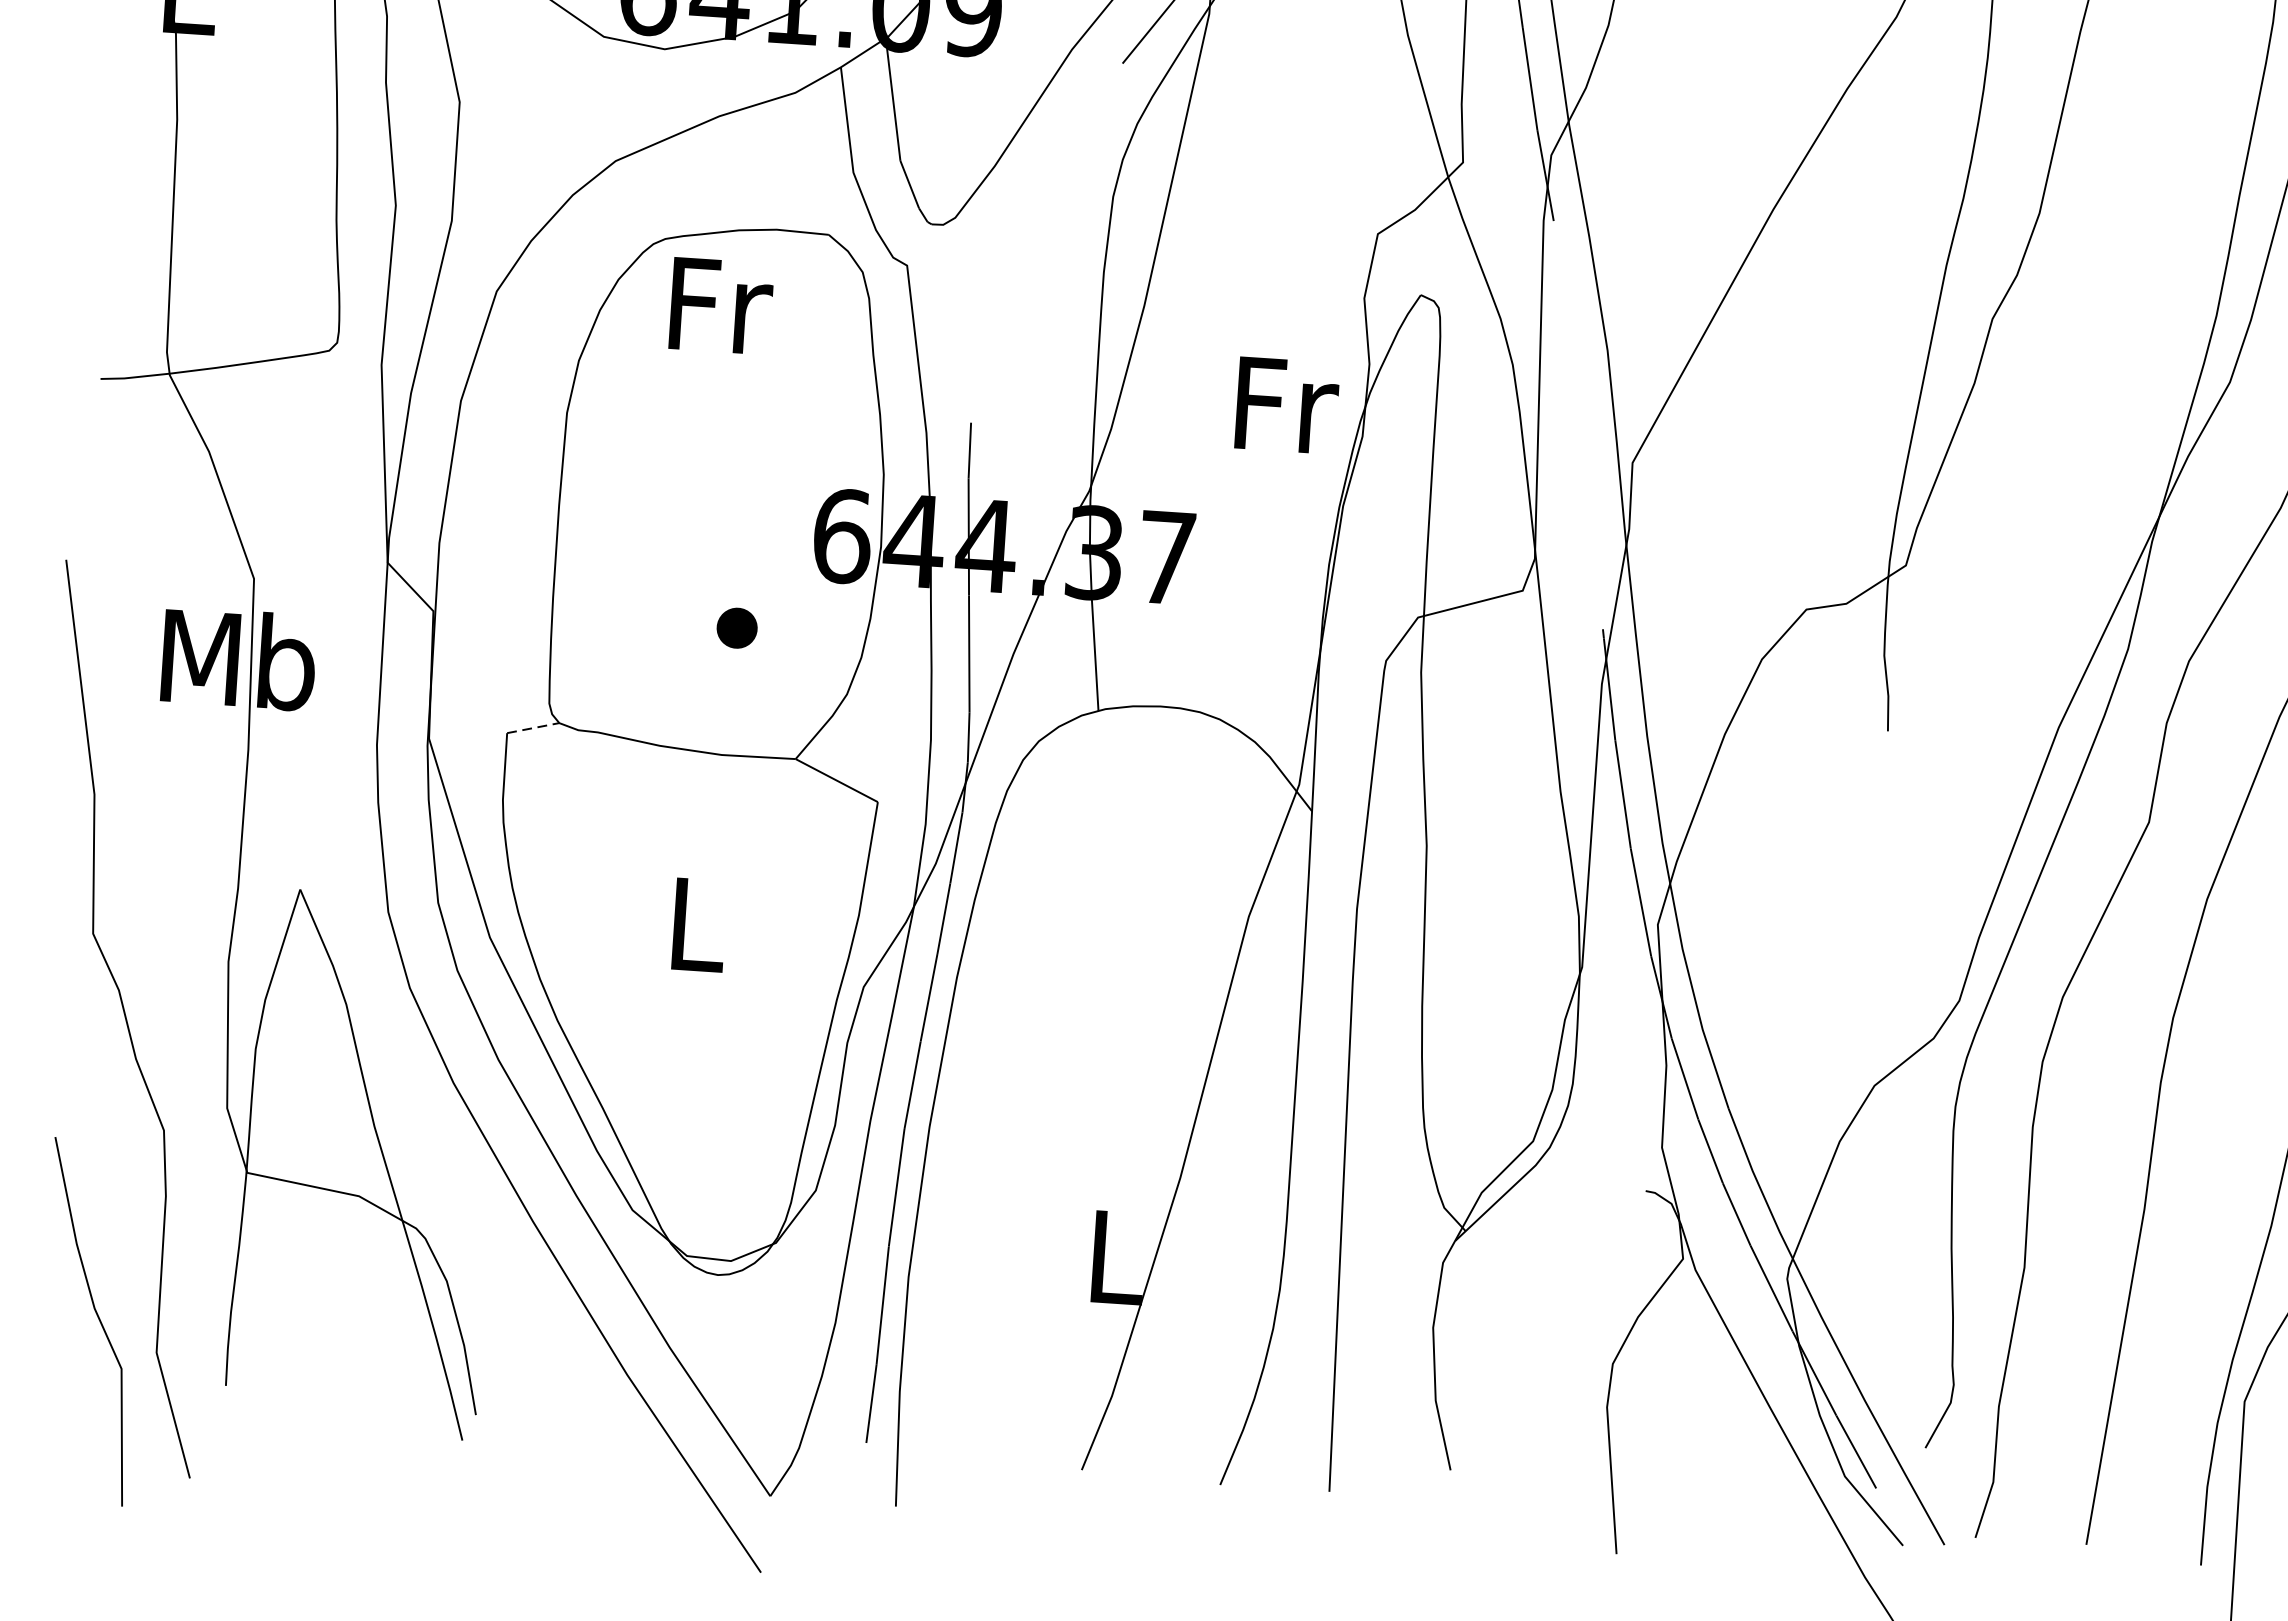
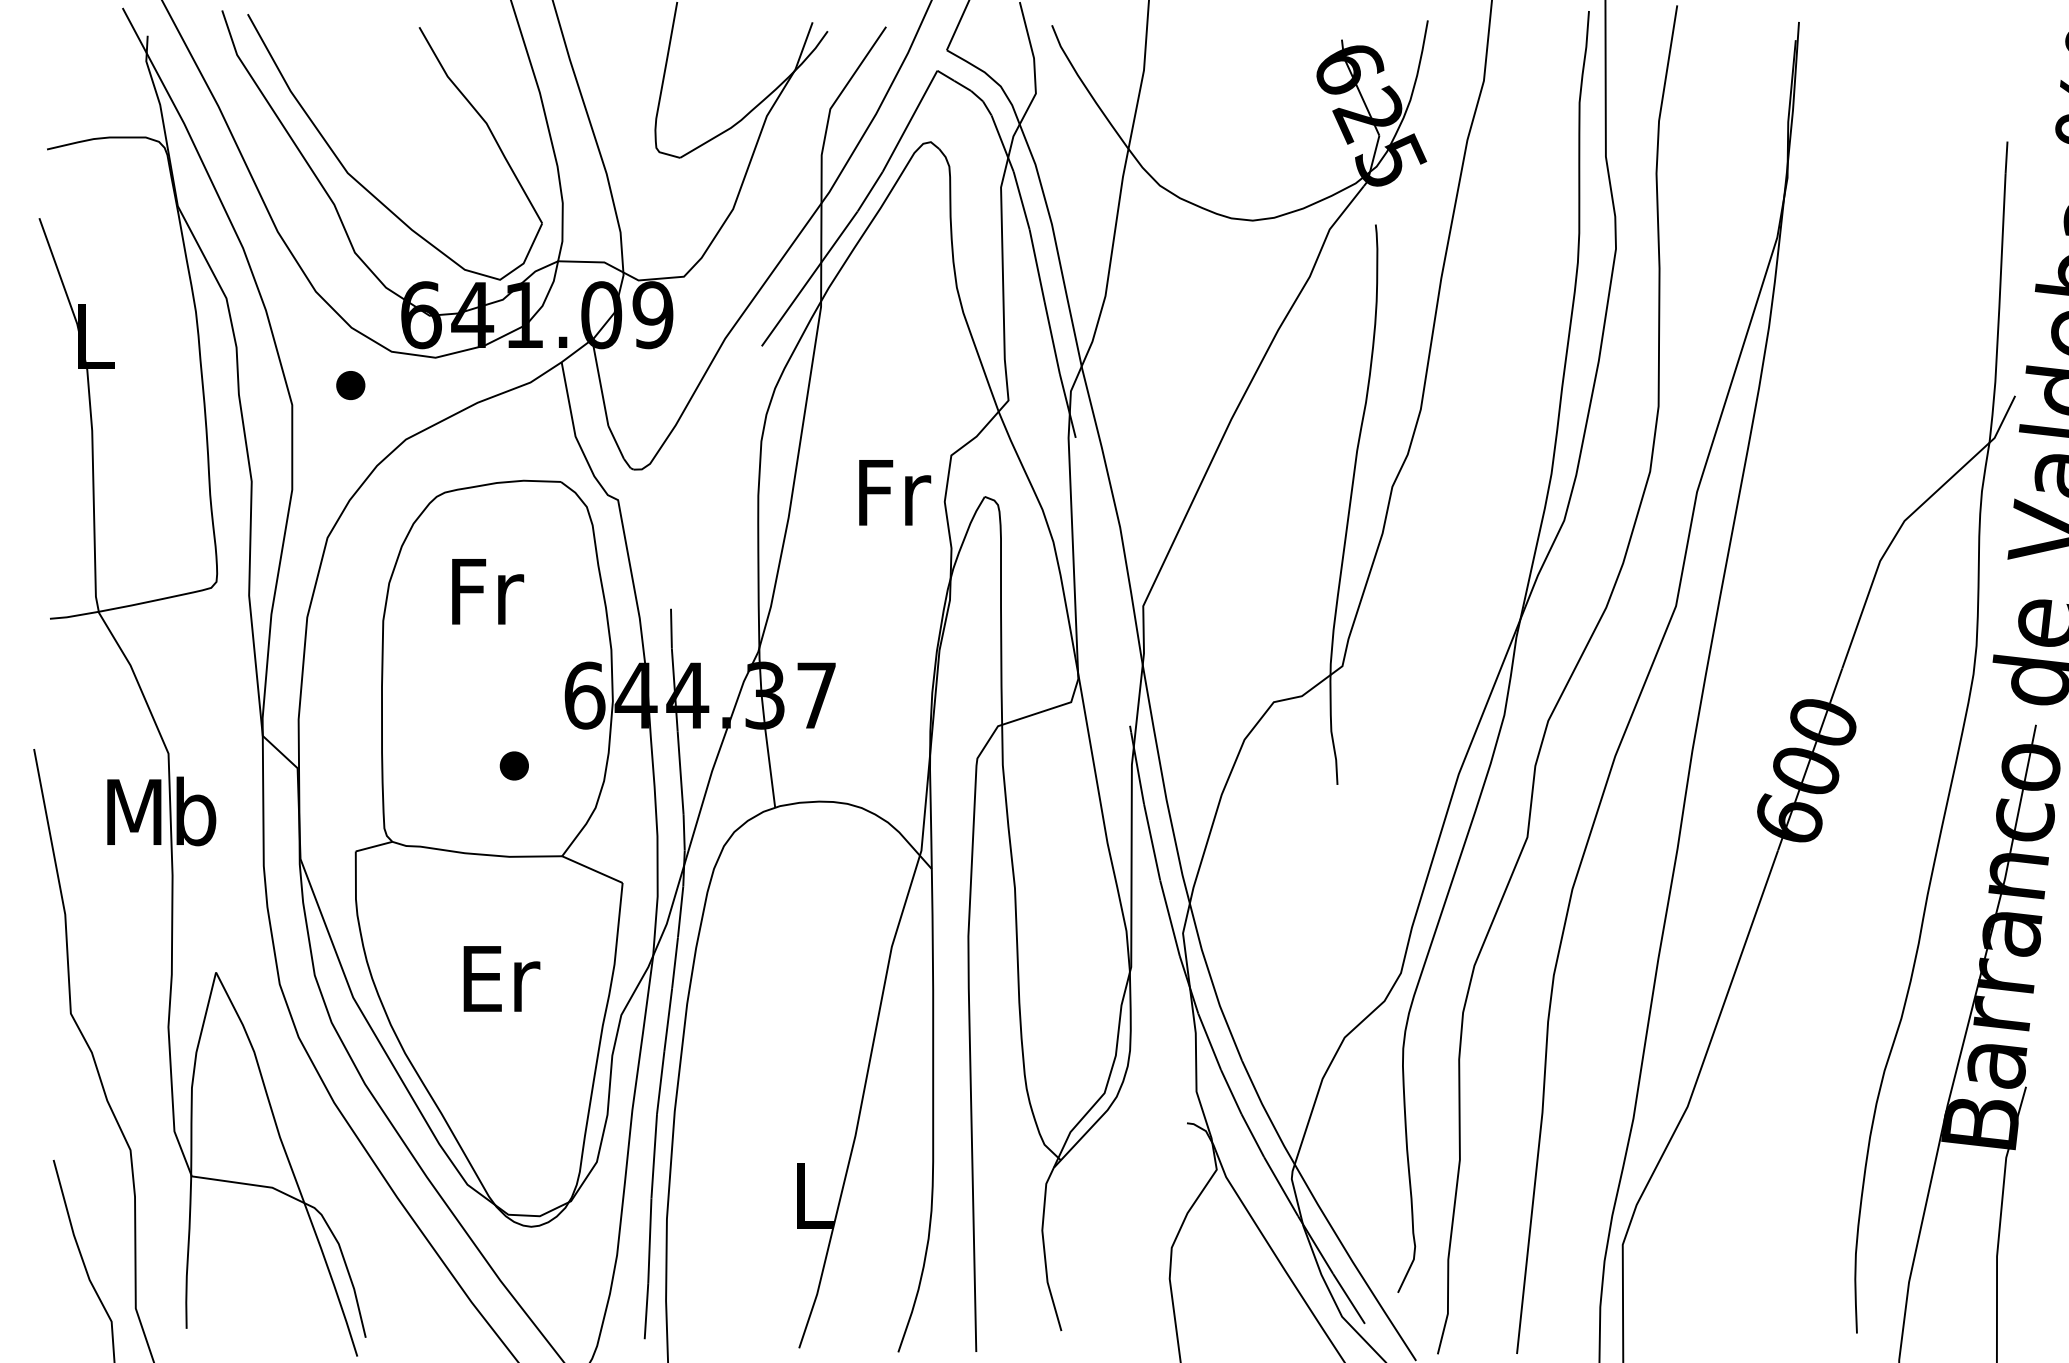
part: (543, 80) -> (350, 385), added
text: (722, 305) -> (488, 591), moved
text: (1287, 405) -> (895, 492), moved
line: (533, 727) -> (374, 846), dashed -> solid
text: (699, 924) -> (501, 978), L -> Er

